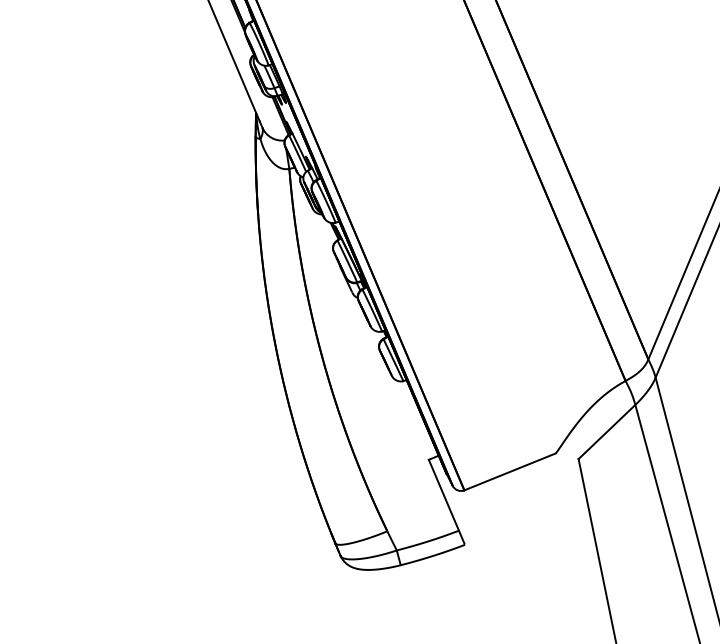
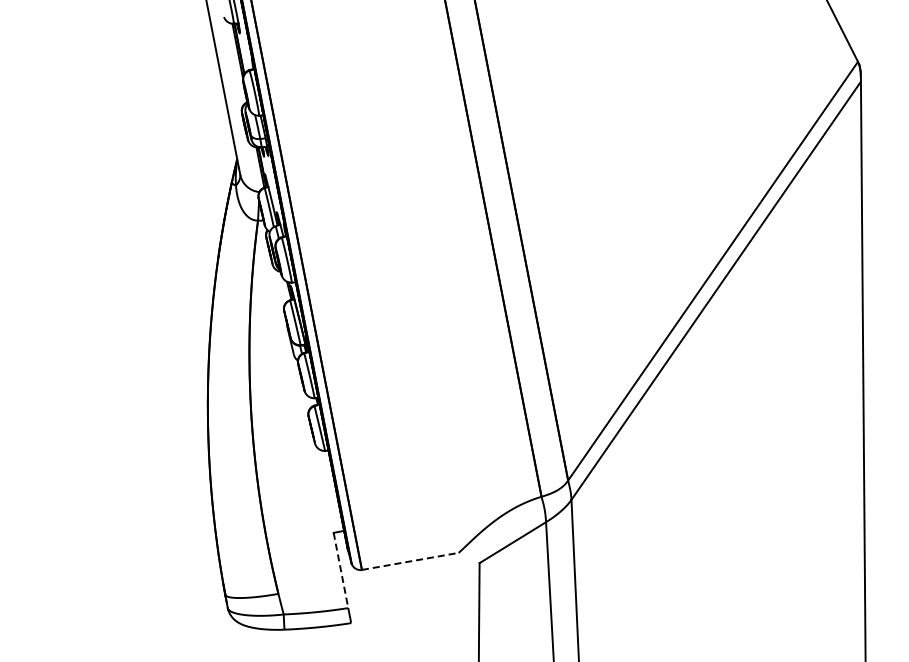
line: (510, 471) -> (410, 561), solid -> dashed
line: (444, 495) -> (341, 570), solid -> dashed

